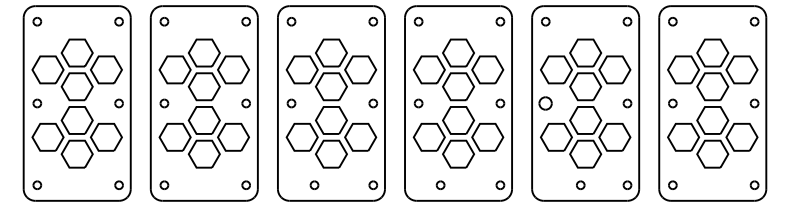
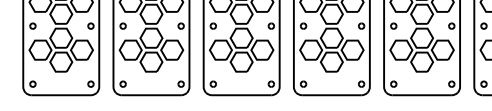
part: (545, 103) -> (393, 26), size x0.62
part: (314, 184) -> (213, 83), moved
part: (440, 184) -> (303, 83), moved
part: (580, 184) -> (393, 83), moved

